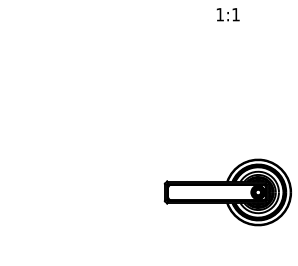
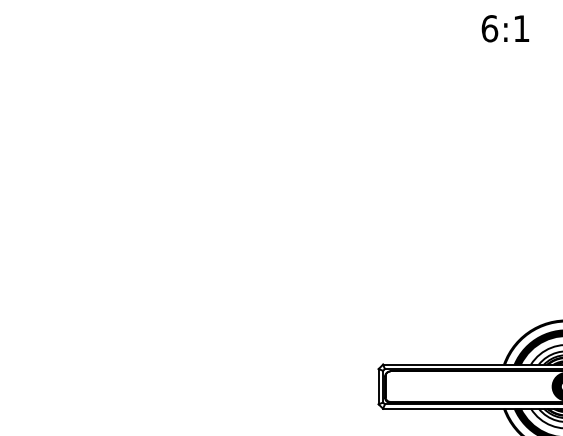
text: (220, 14) -> (490, 28), 1:1 -> 6:1

